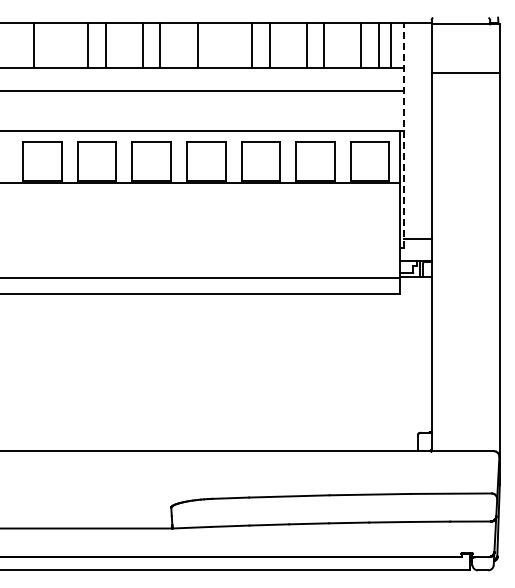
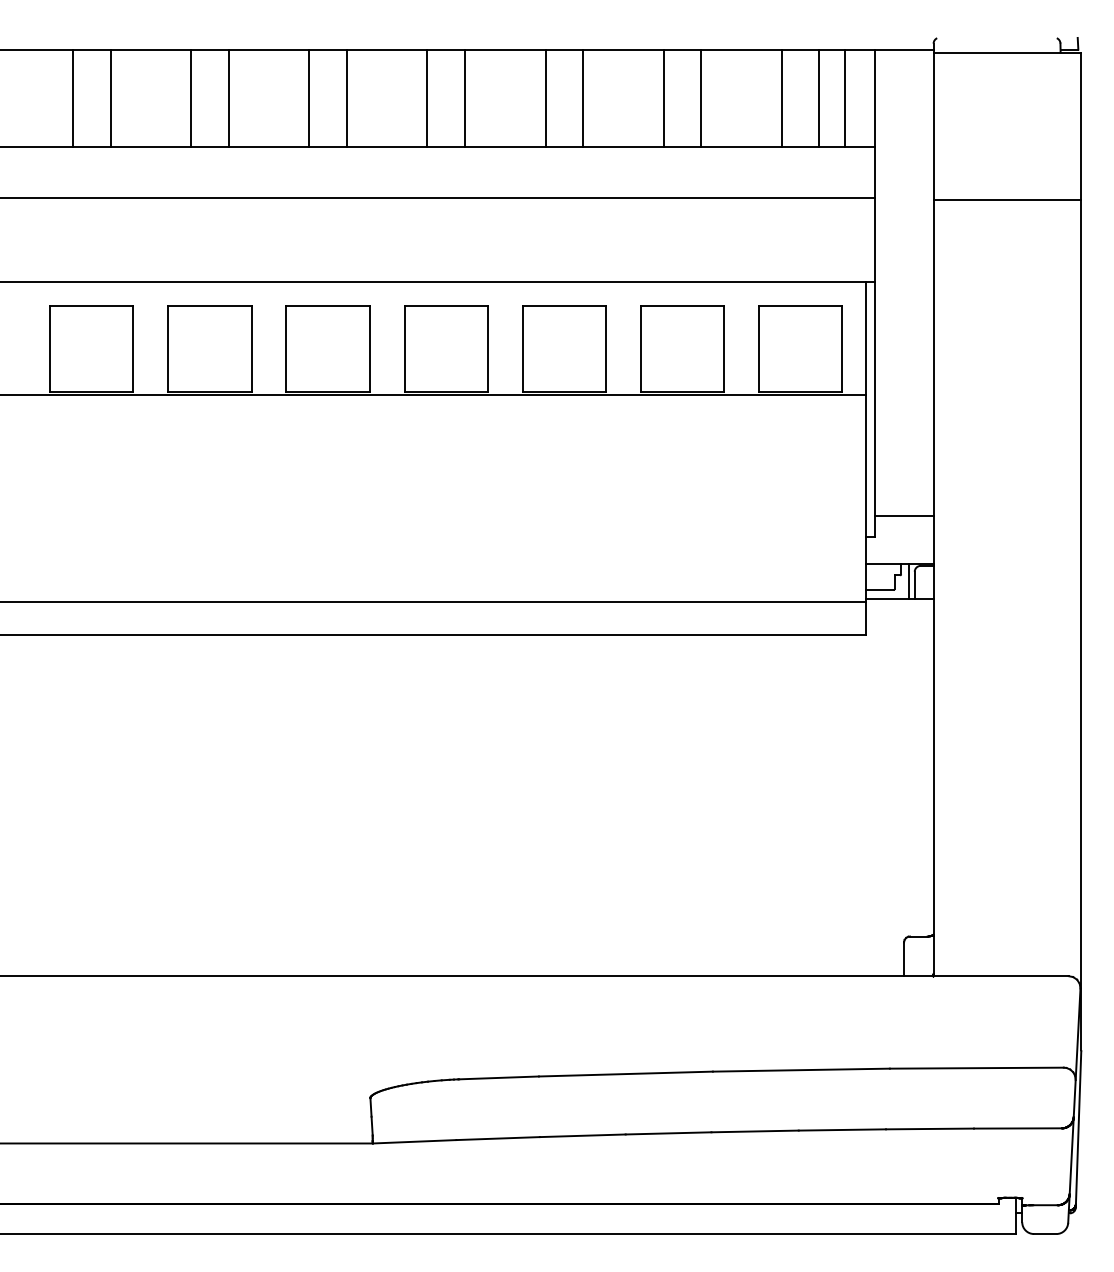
line: (51, 45) -> (111, 98), added
line: (214, 45) -> (463, 98), added
line: (465, 72) -> (1007, 199), moved
line: (404, 135) -> (875, 293), dashed -> solid

